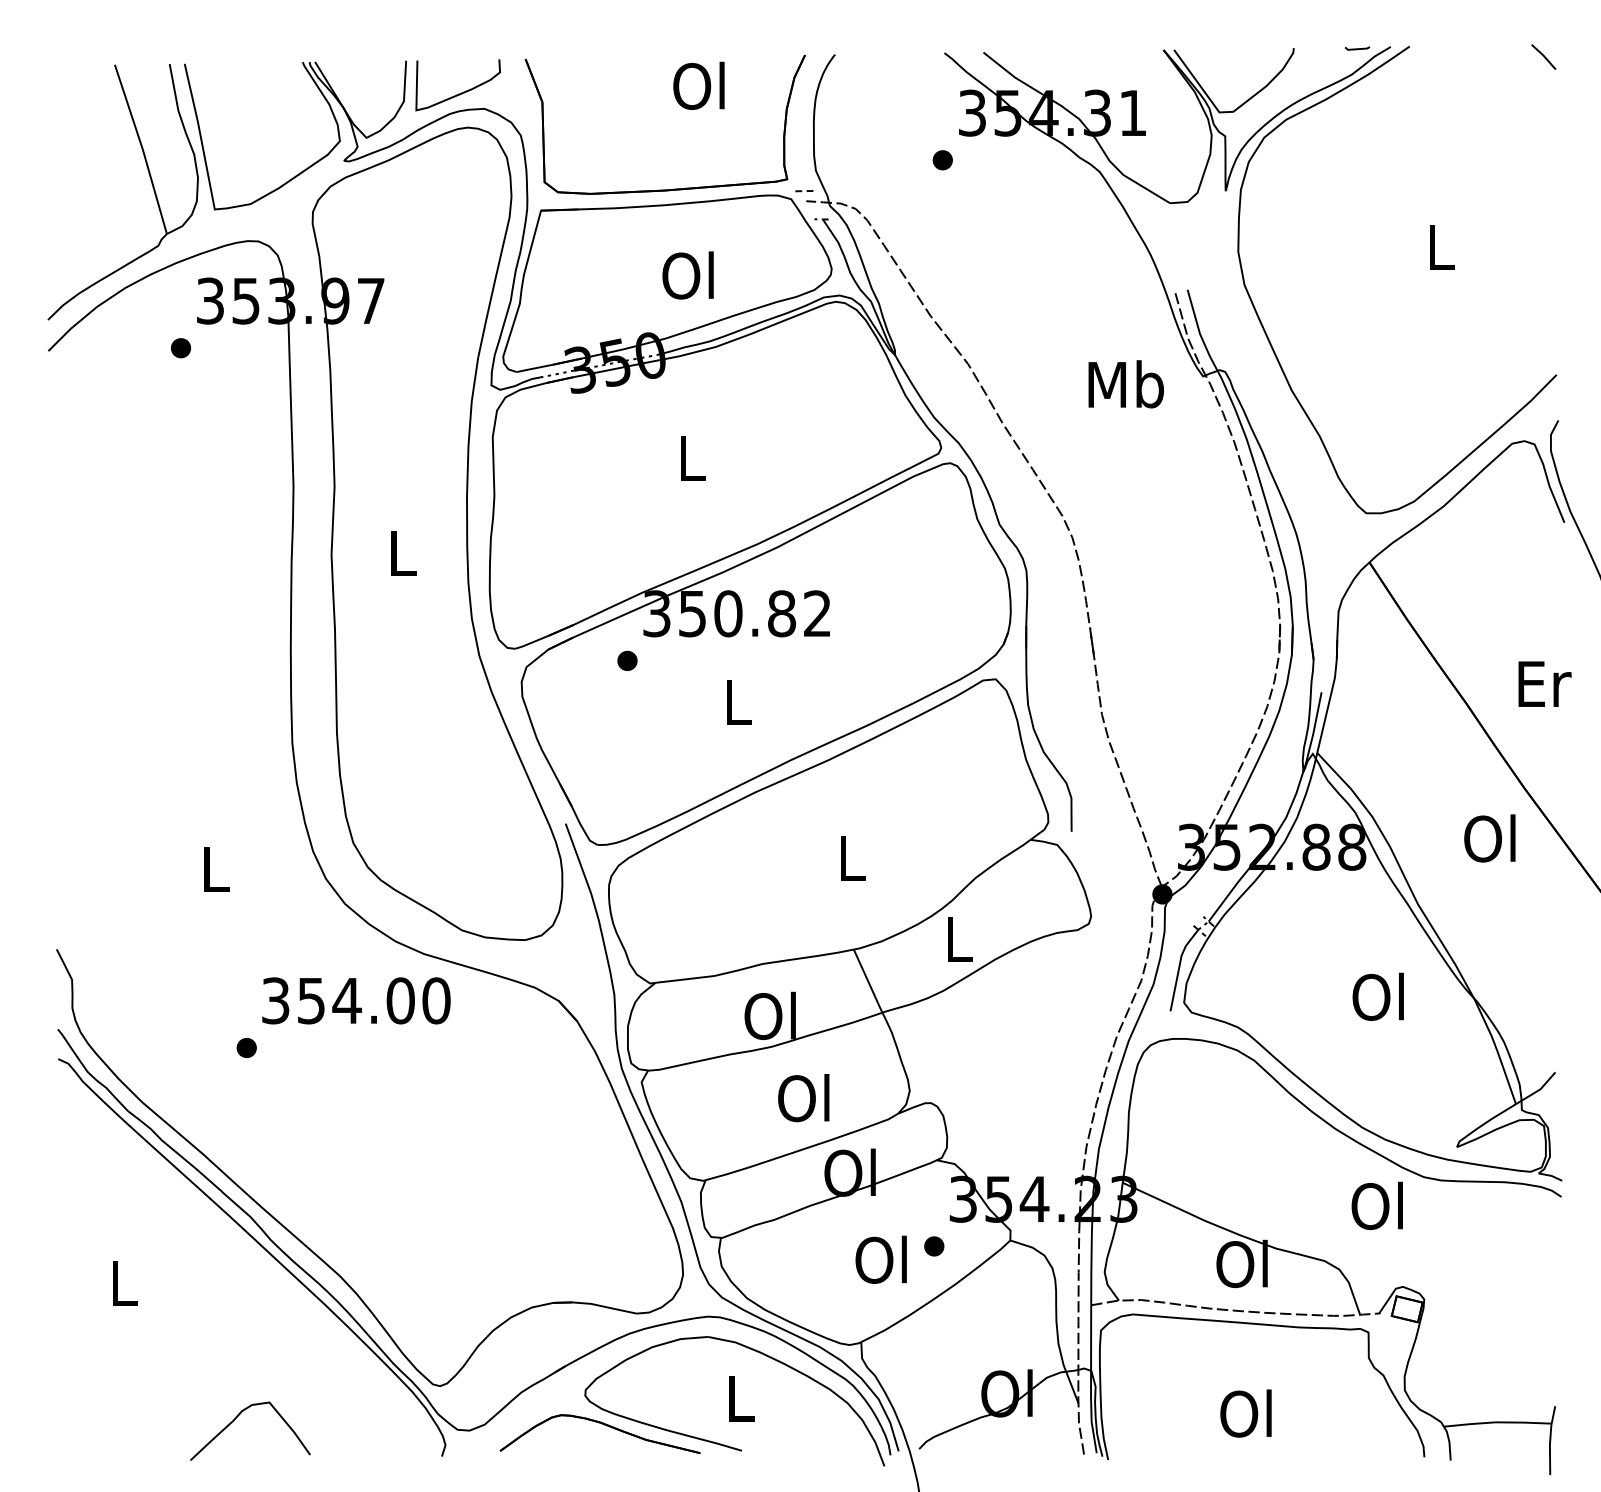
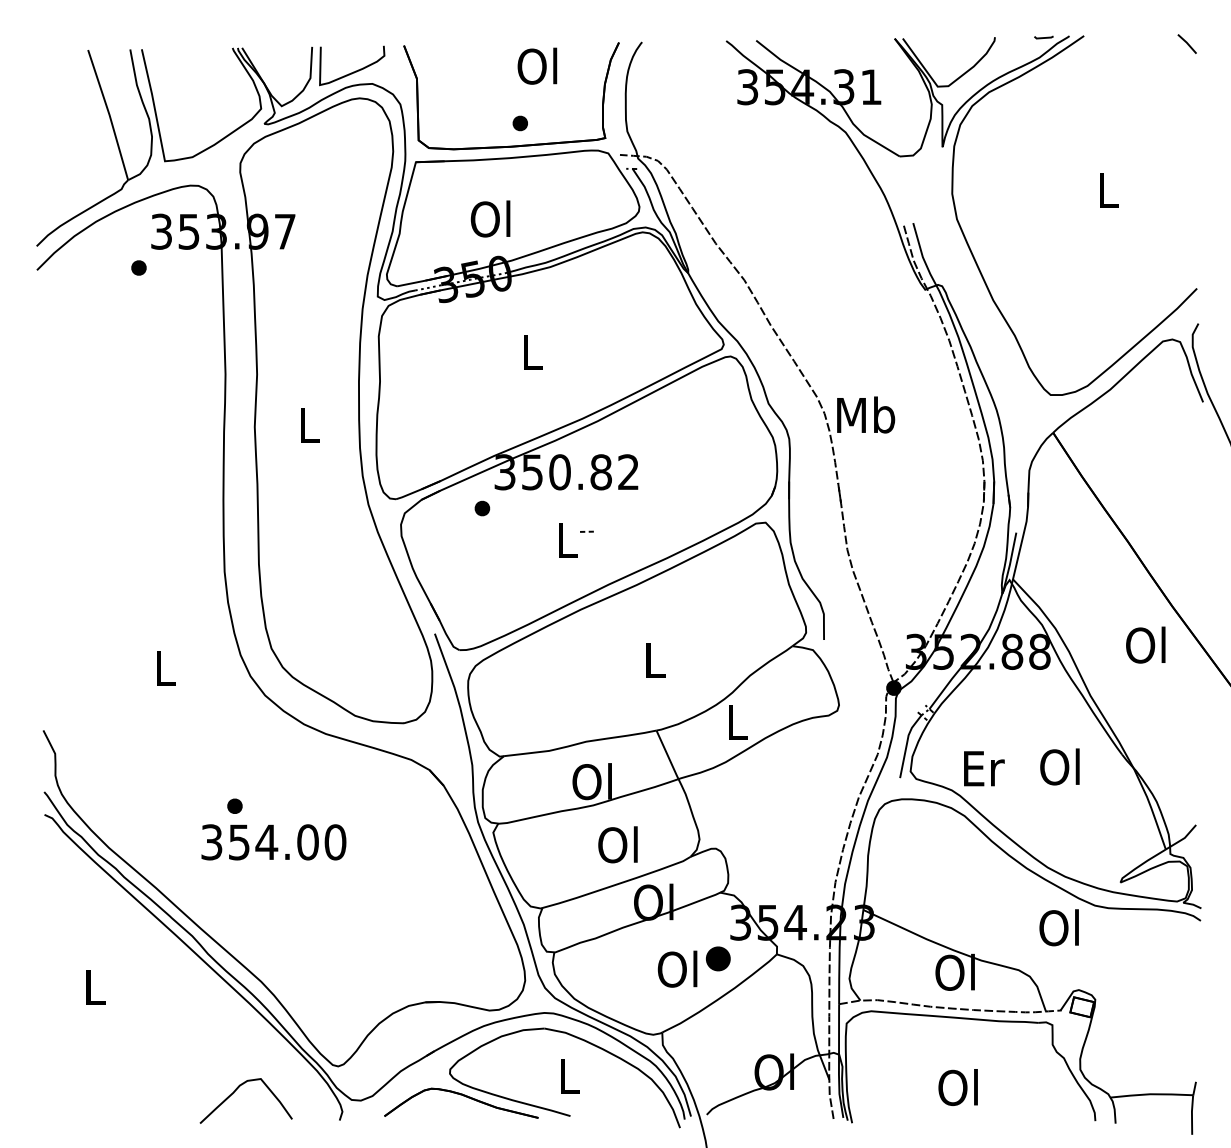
part: (942, 160) -> (520, 123), moved
line: (802, 191) -> (585, 532), moved
text: (687, 275) -> (490, 219), moved
text: (1125, 384) -> (865, 415), moved
text: (1544, 683) -> (983, 768), moved
text: (356, 1000) -> (273, 842), moved
part: (246, 1048) -> (234, 806), moved
part: (934, 1246) -> (718, 958), size x1.6
curve: (234, 1421) -> (233, 1093), moved

